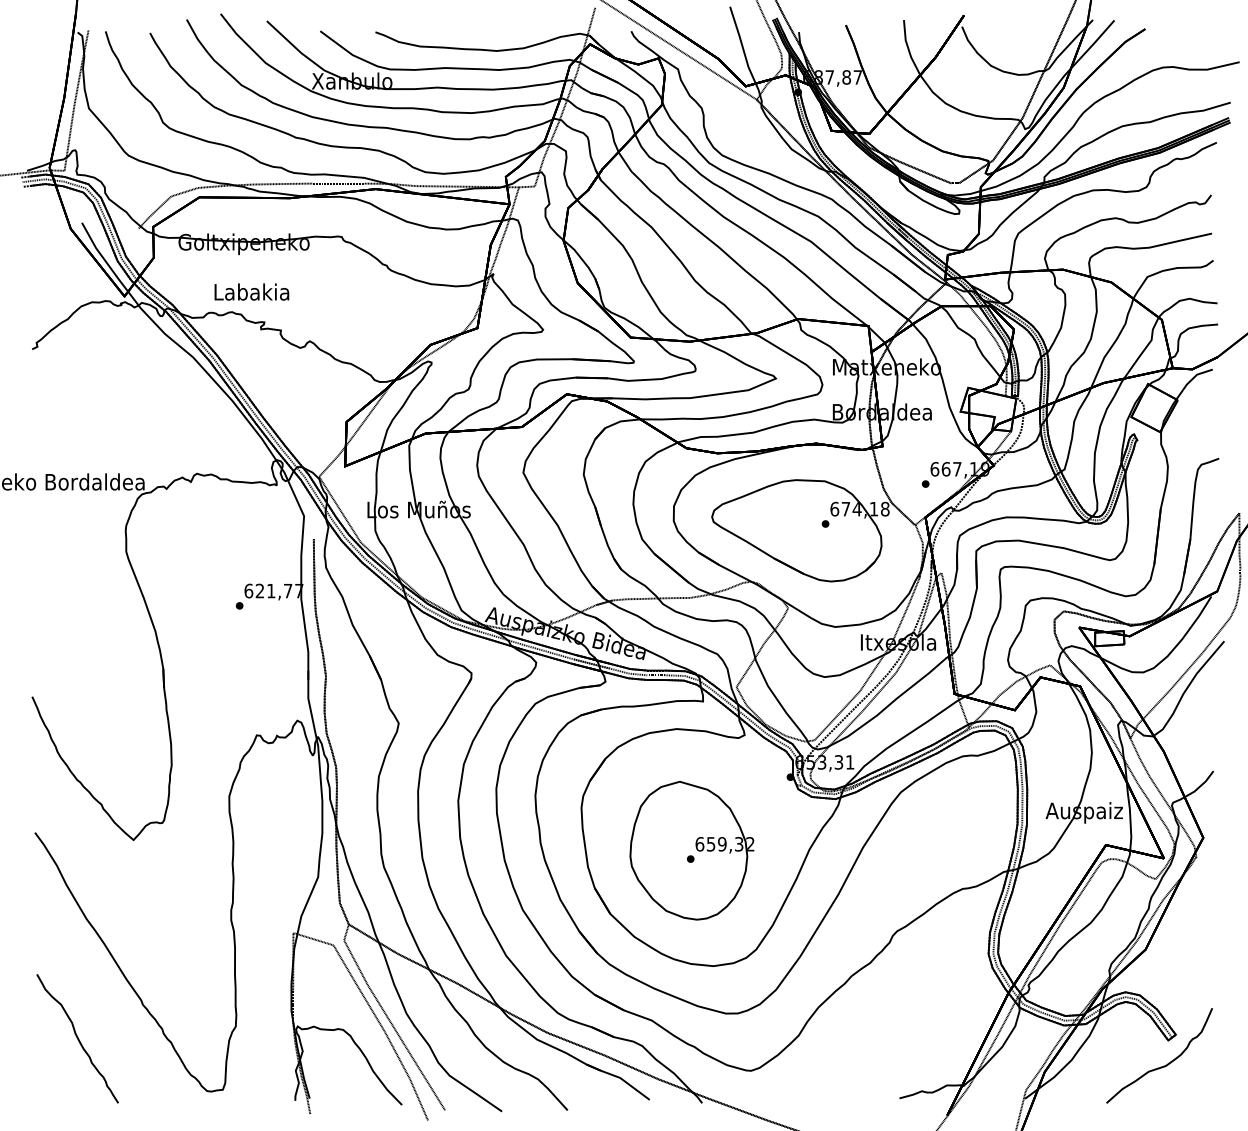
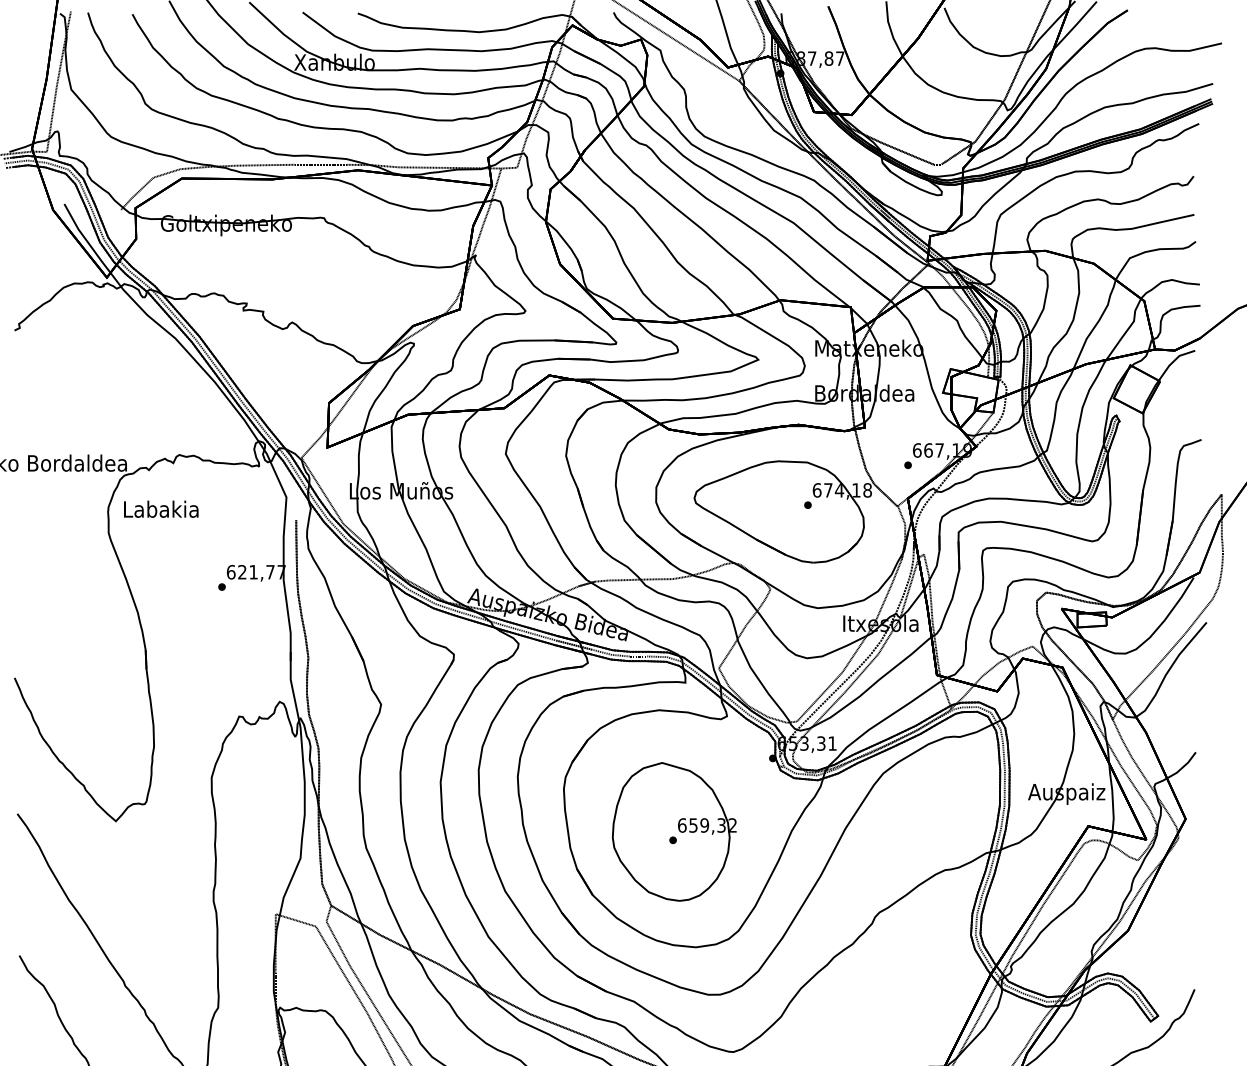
text: (251, 291) -> (160, 508), moved

